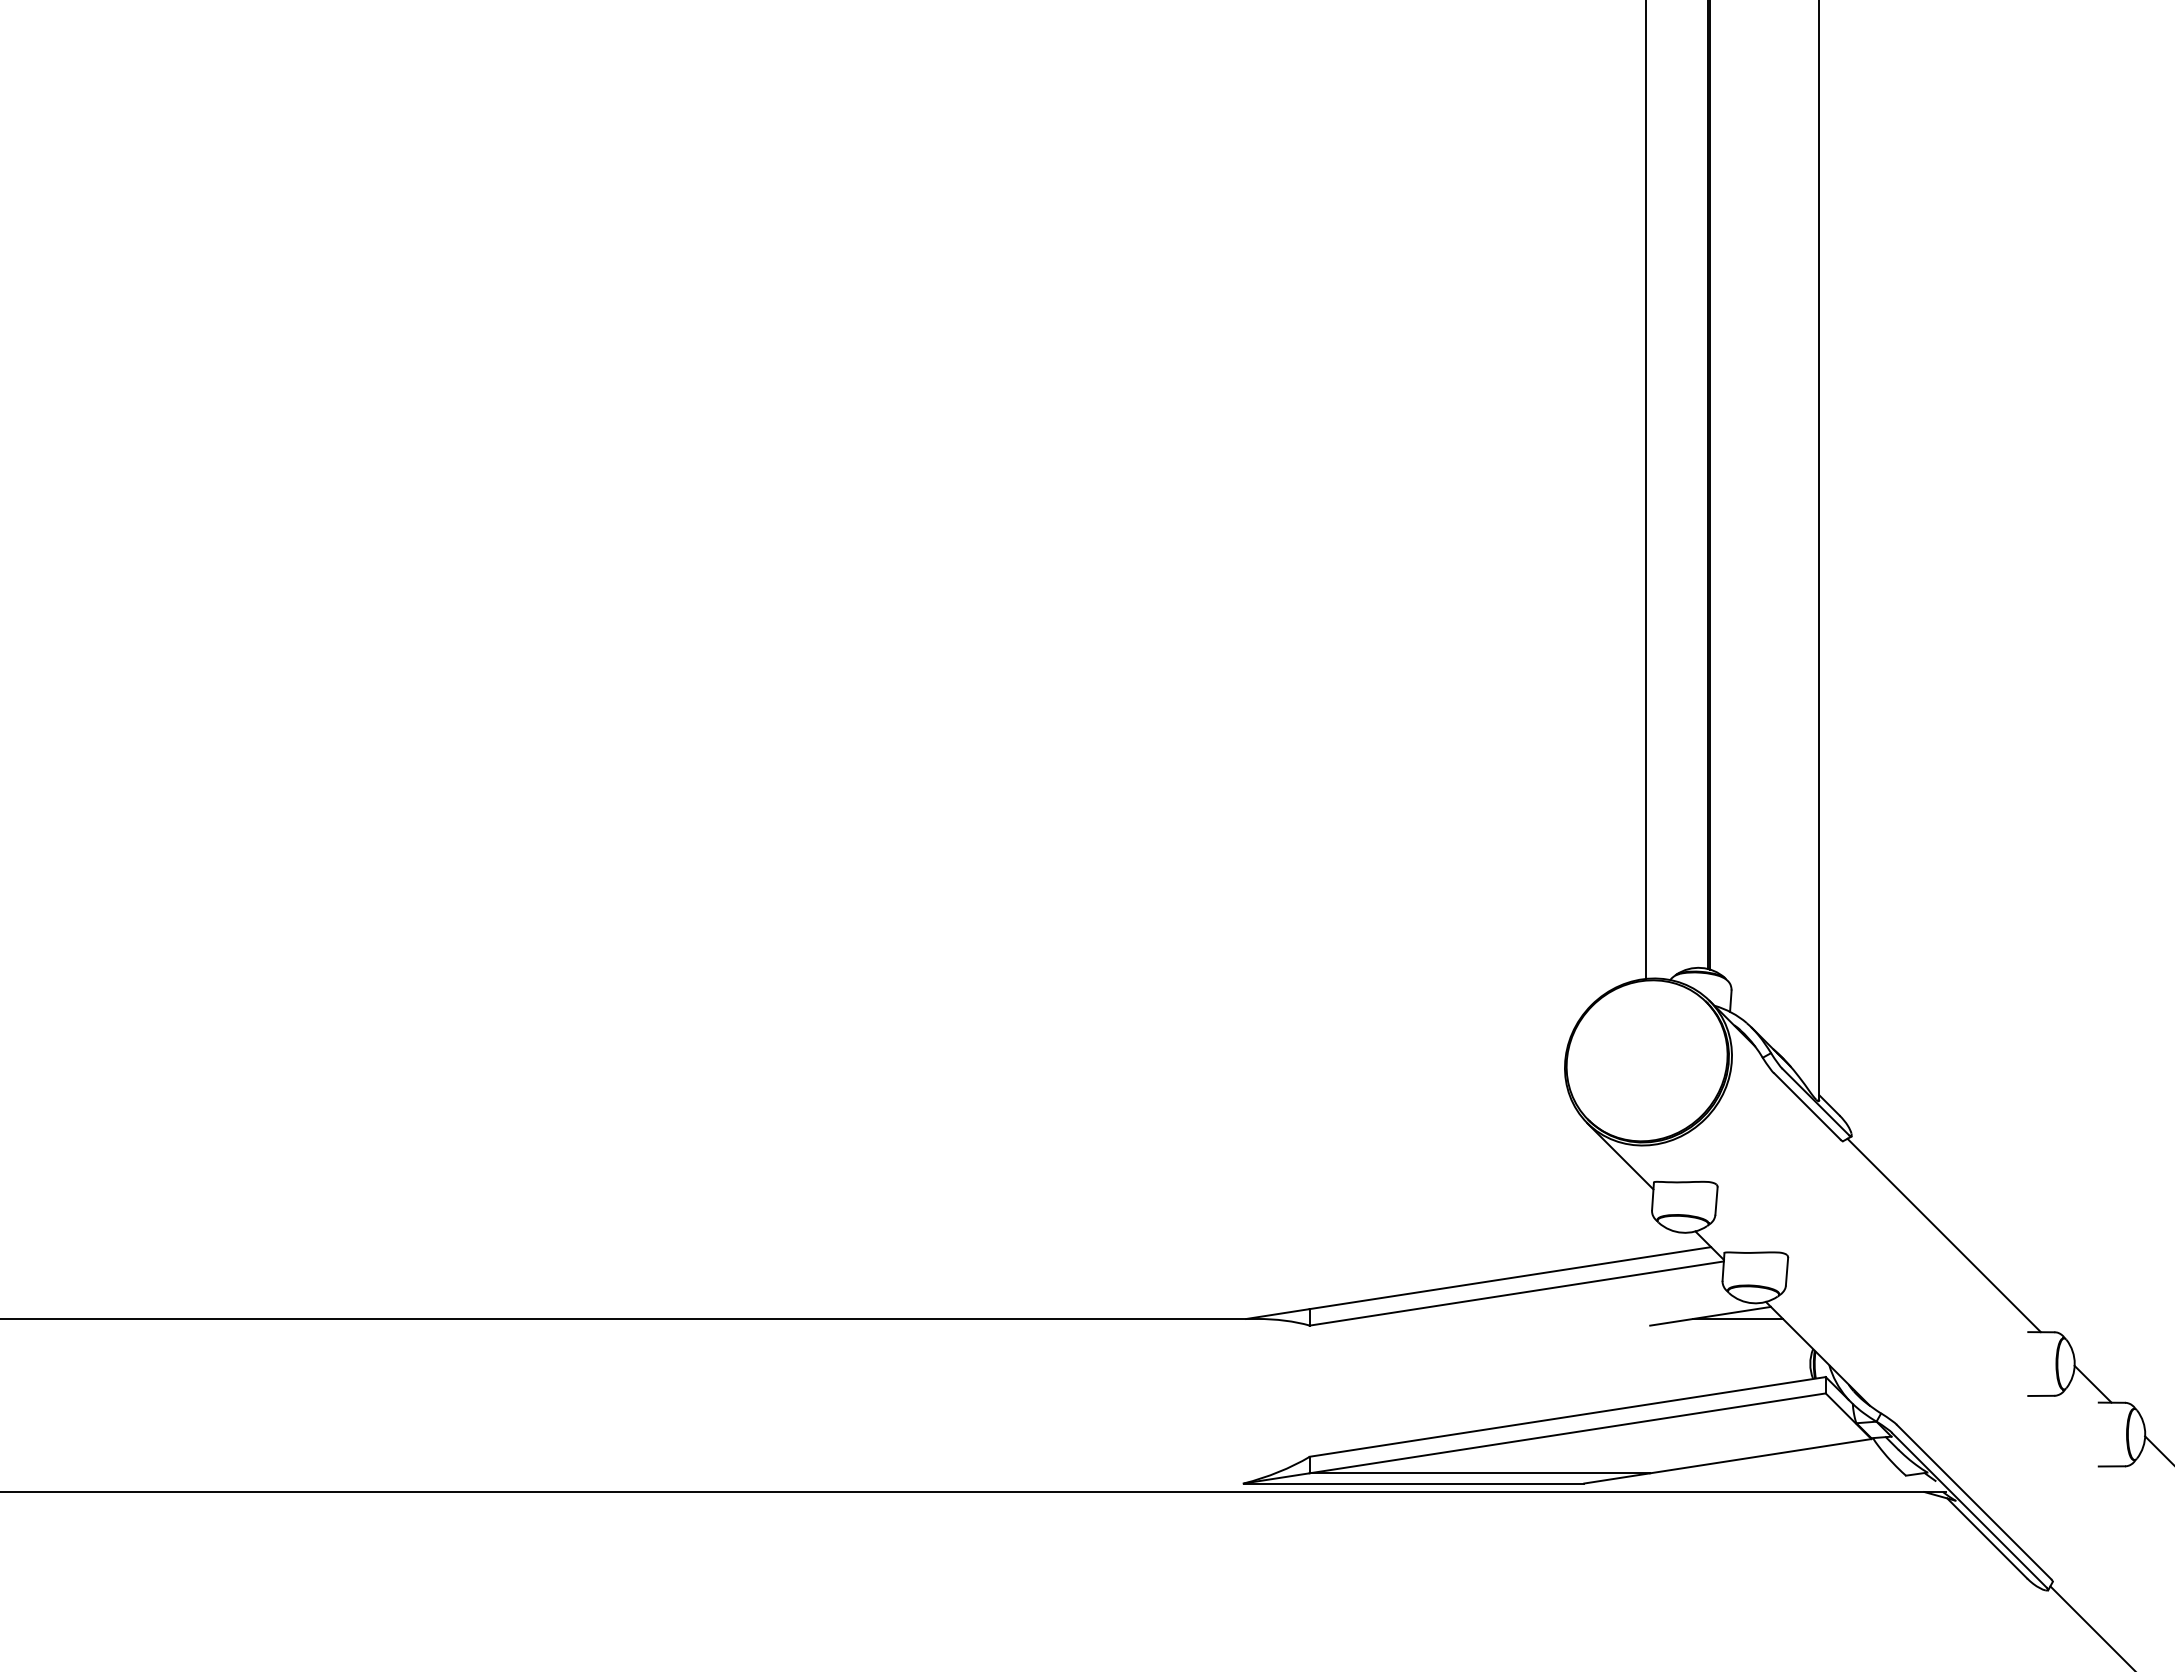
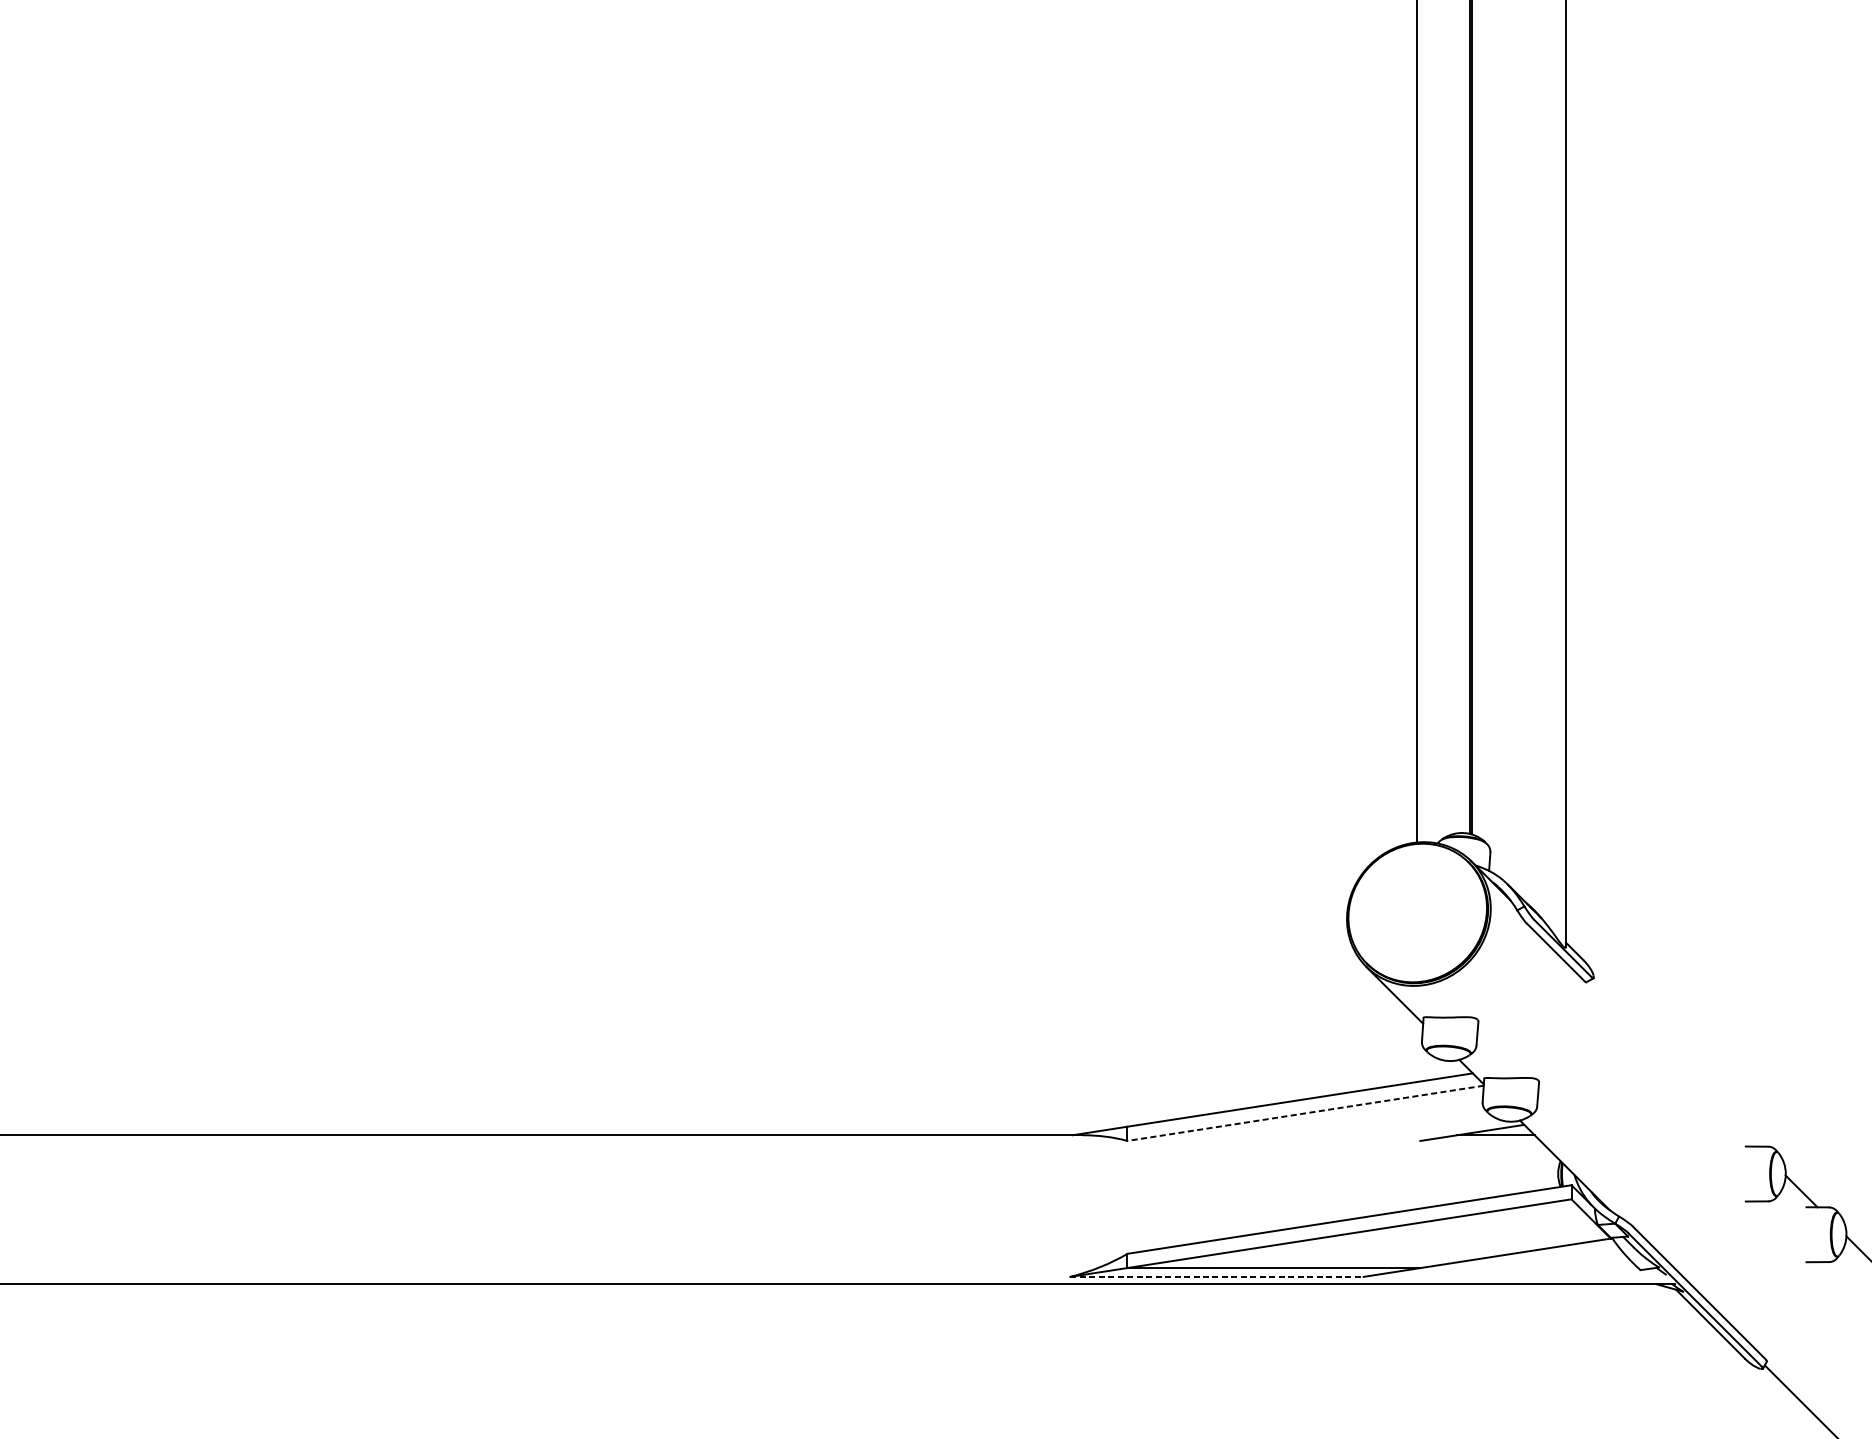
line: (1943, 1235) -> (1672, 1063), removed
line: (1516, 1293) -> (1305, 1113), solid -> dashed
line: (1414, 1483) -> (1217, 1276), solid -> dashed

